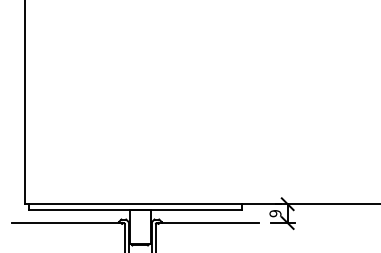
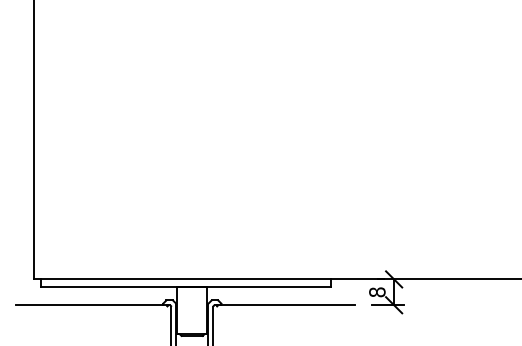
text: (275, 213) -> (377, 292), 9 -> 8

